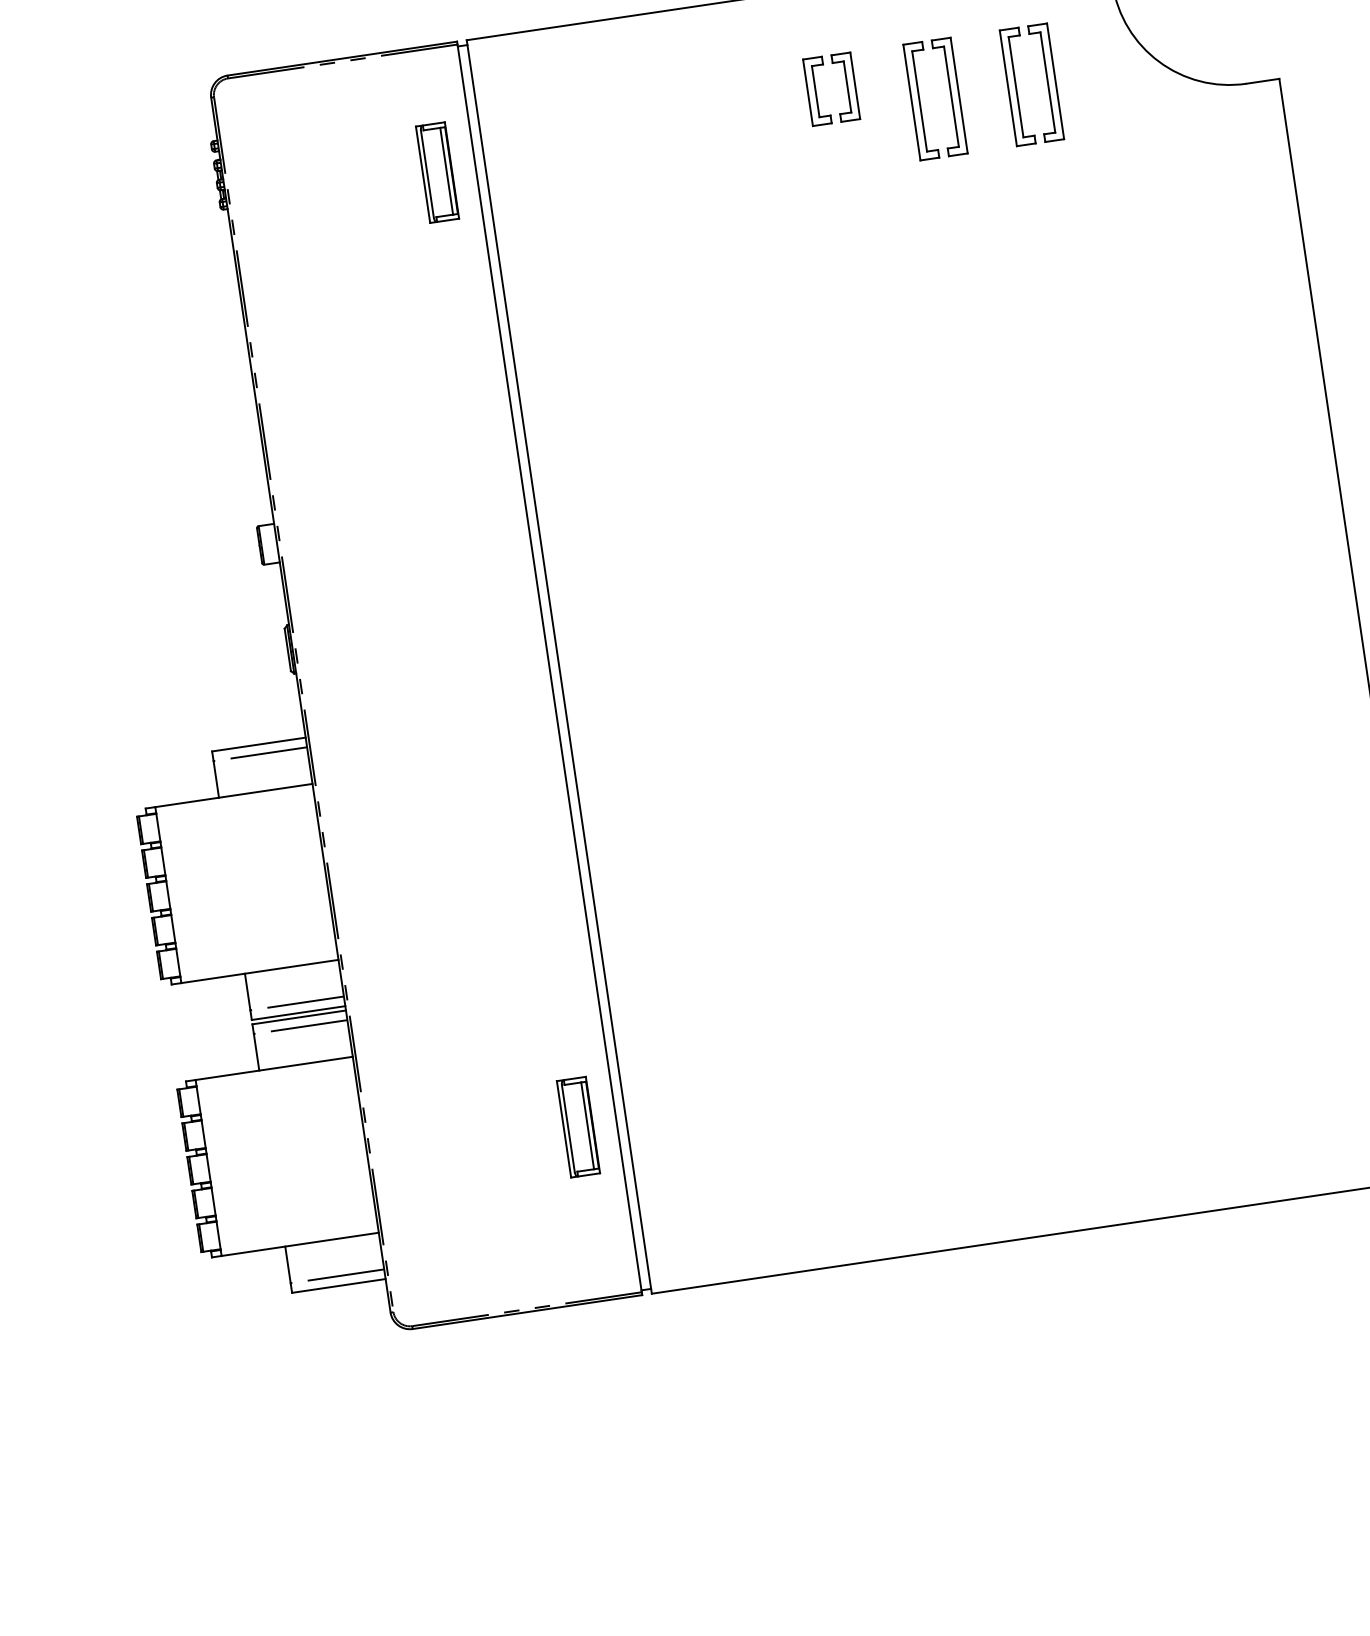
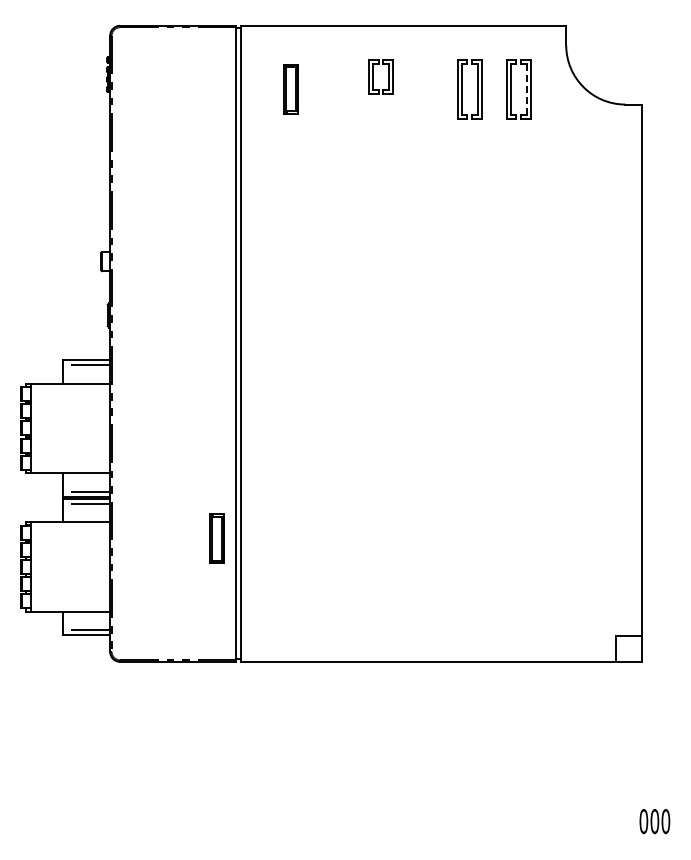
line: (1047, 82) -> (526, 89), solid -> dashed
part: (816, 90) -> (373, 76), moved
part: (436, 173) -> (290, 89), moved
part: (577, 1126) -> (216, 538), moved

